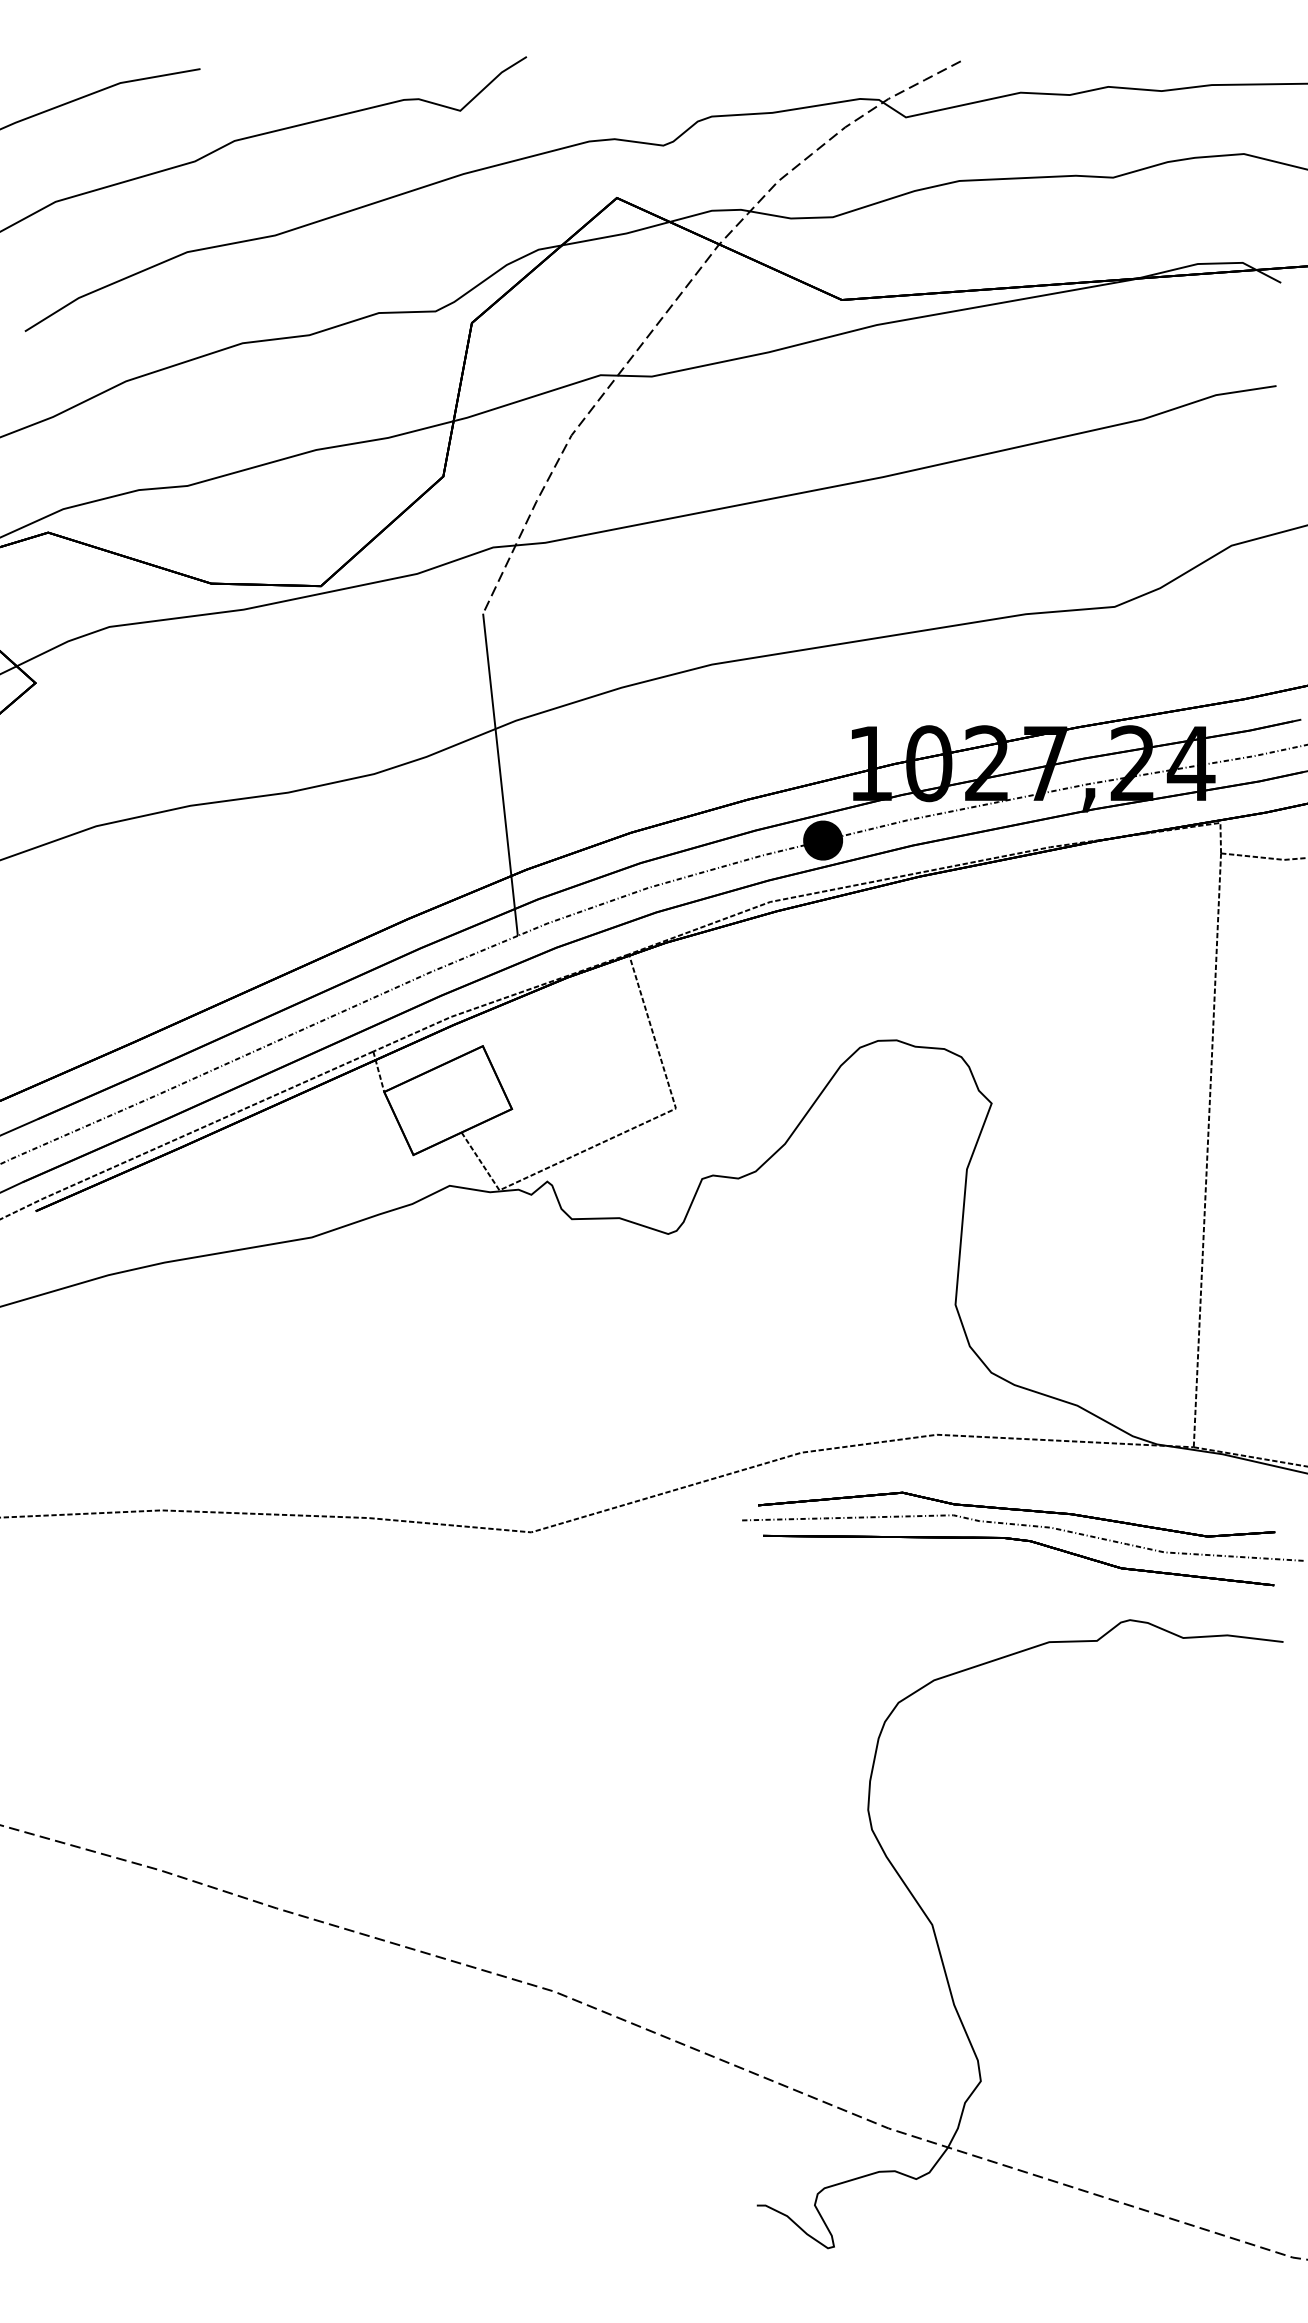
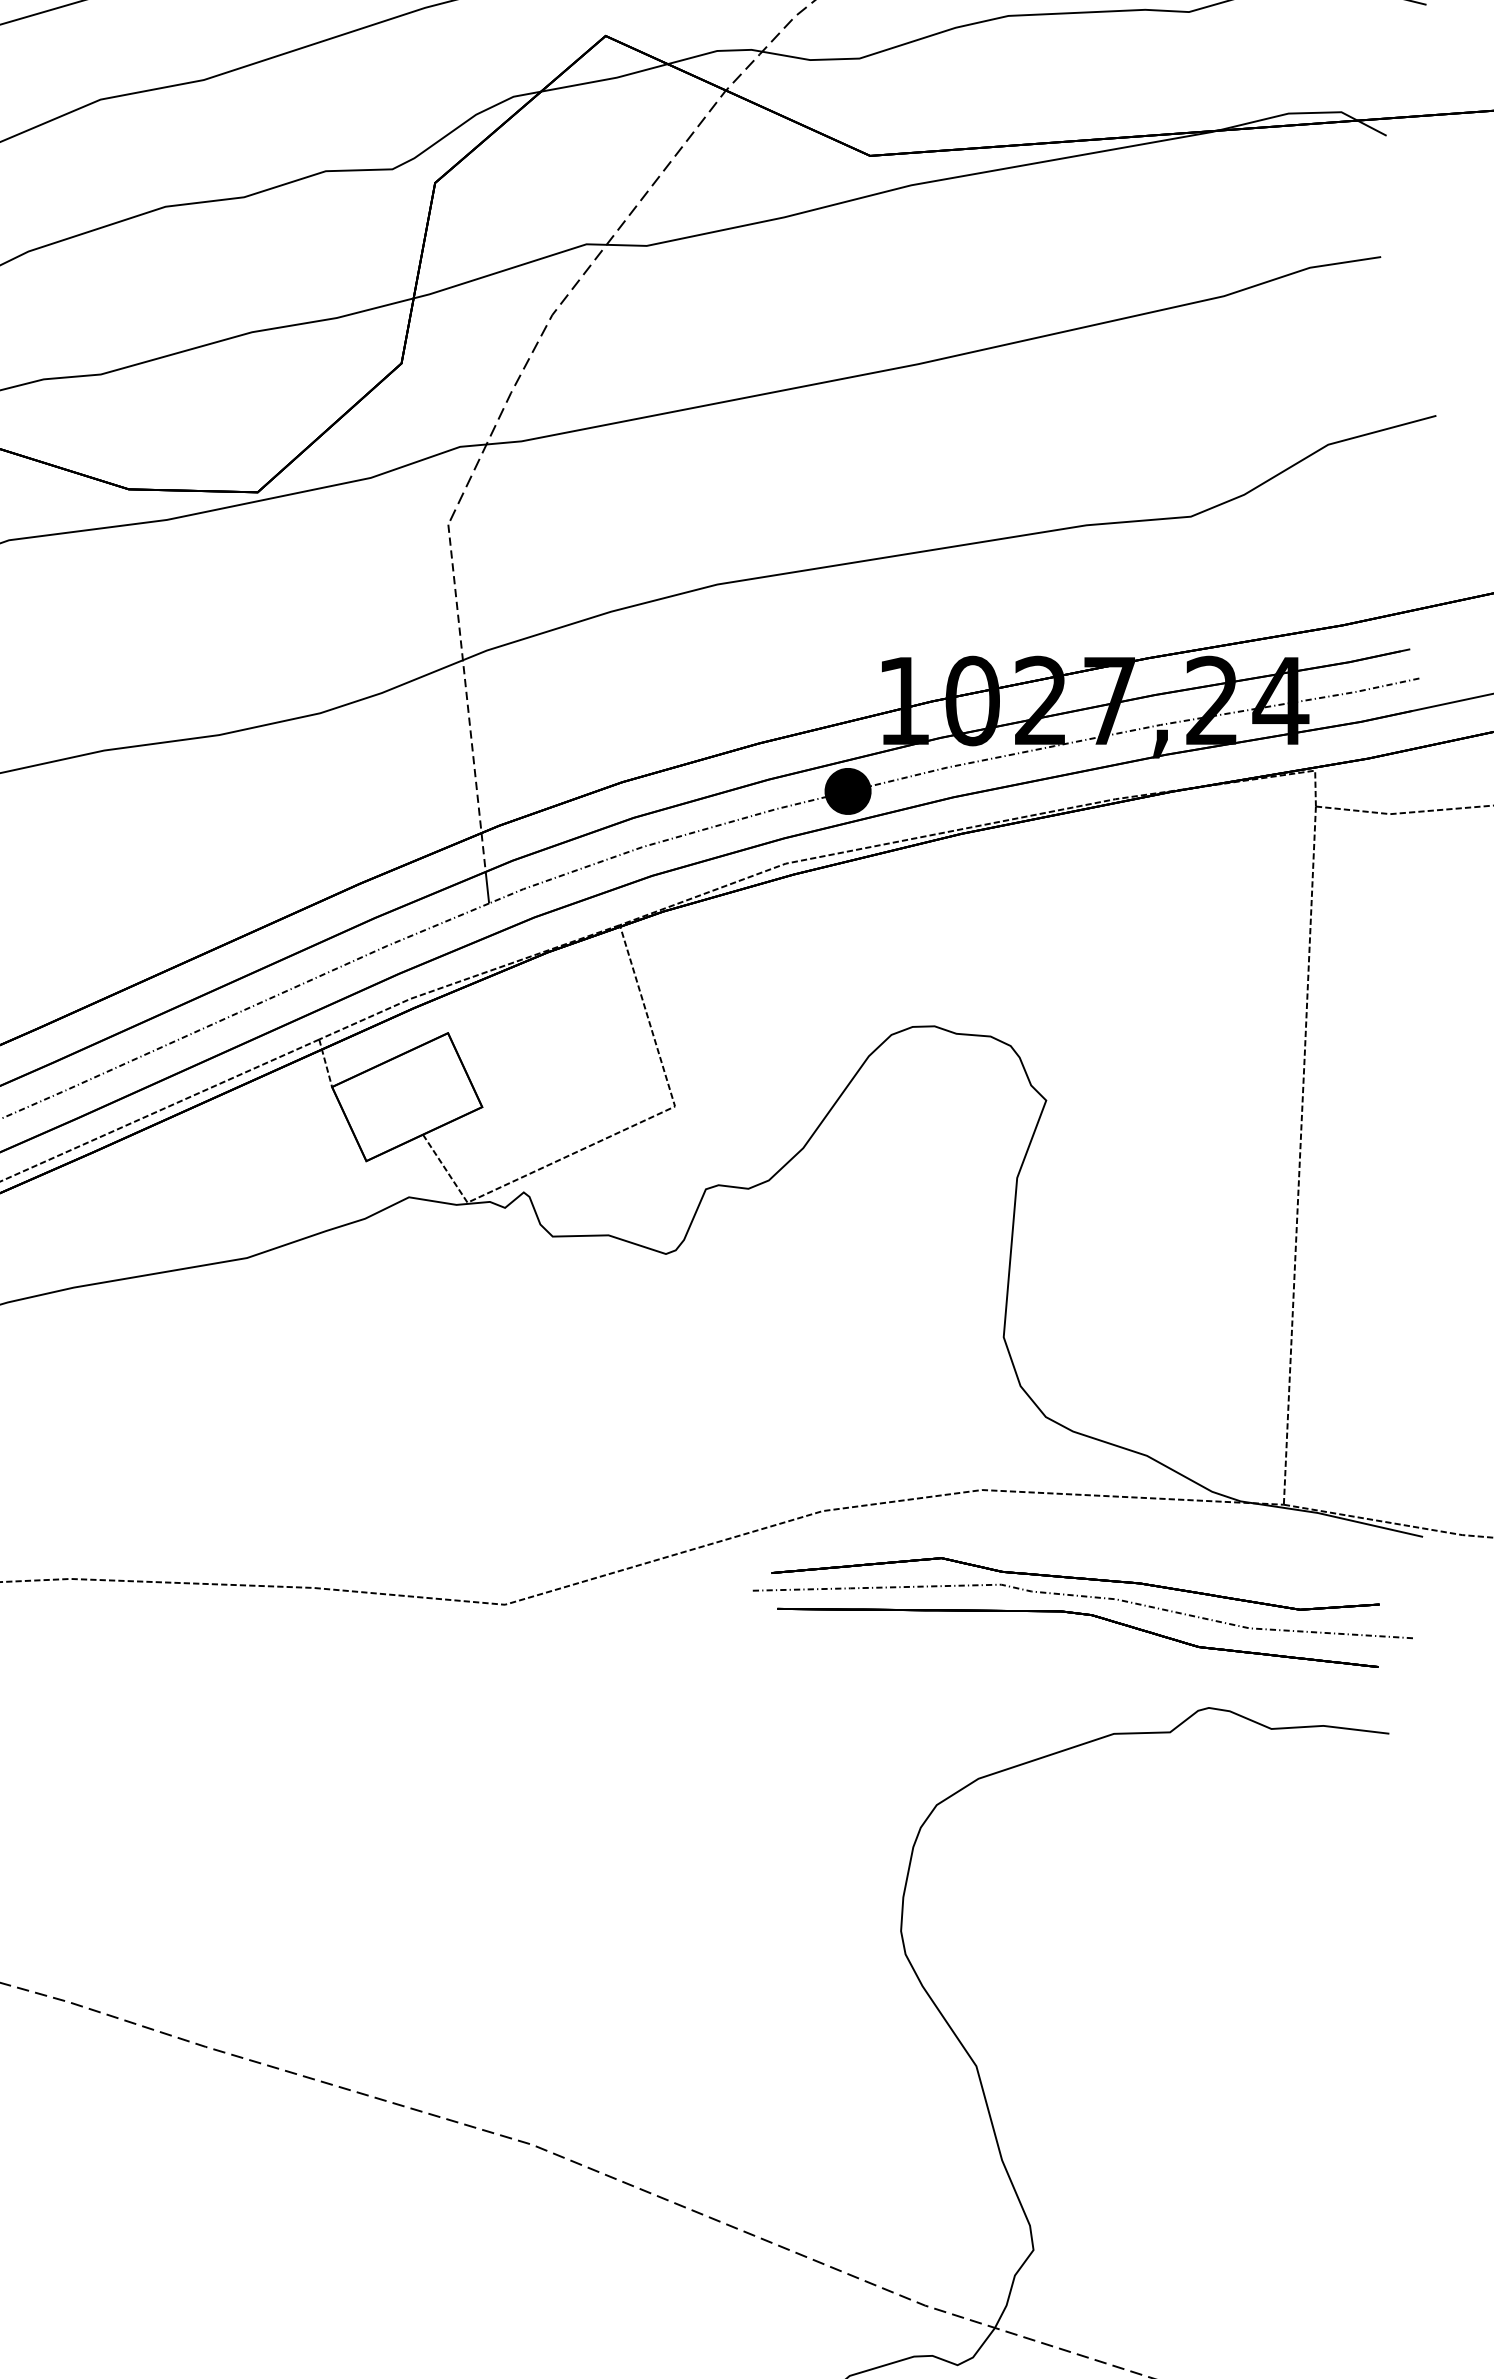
line: (499, 761) -> (467, 698), solid -> dashed

